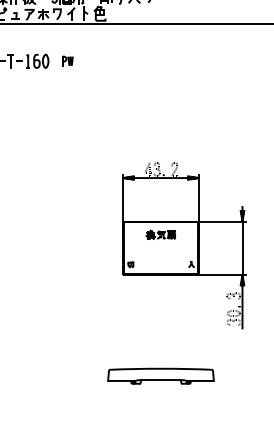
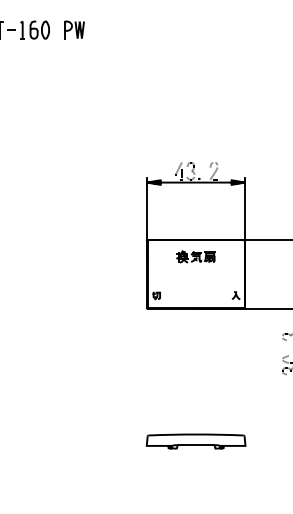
part: (67, 60) -> (74, 29), size x1.43
part: (160, 376) -> (195, 441), size x0.71

